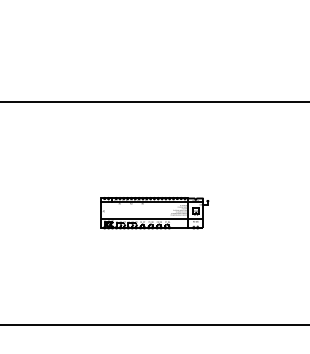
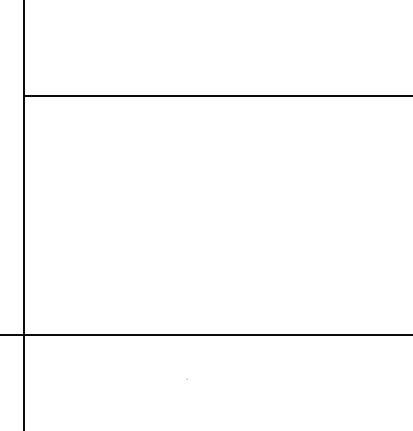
part: (154, 213) -> (230, 215), removed

